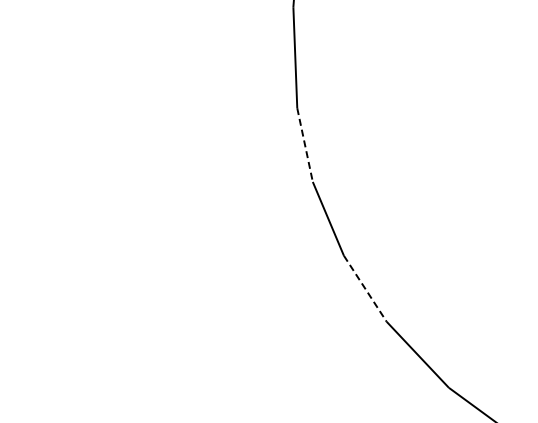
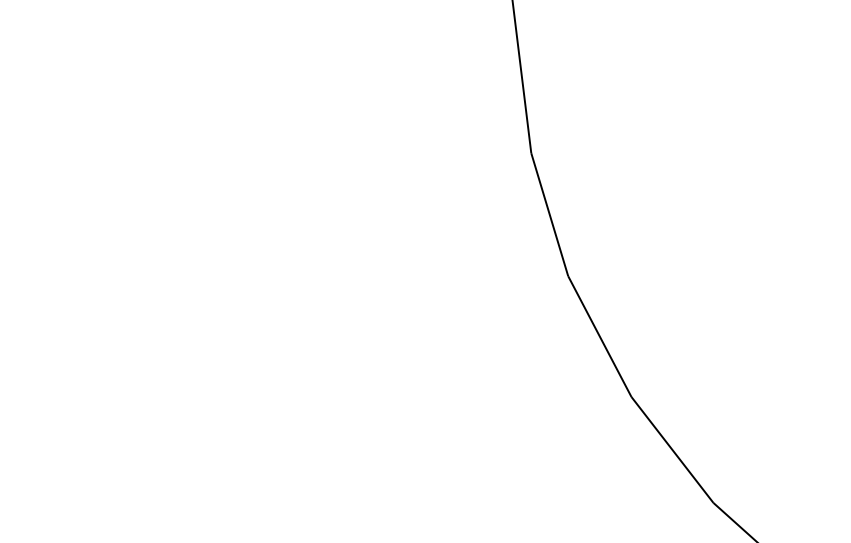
line: (305, 145) -> (550, 215), dashed -> solid
line: (365, 289) -> (672, 451), dashed -> solid

